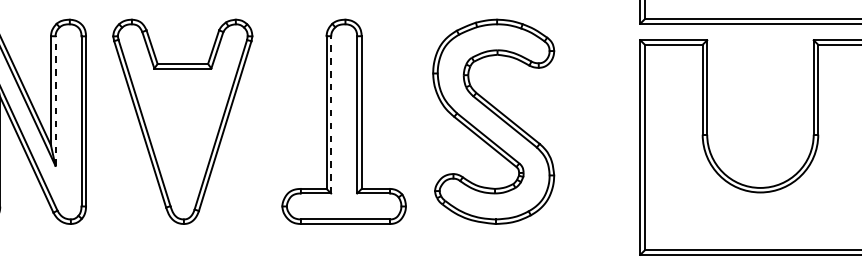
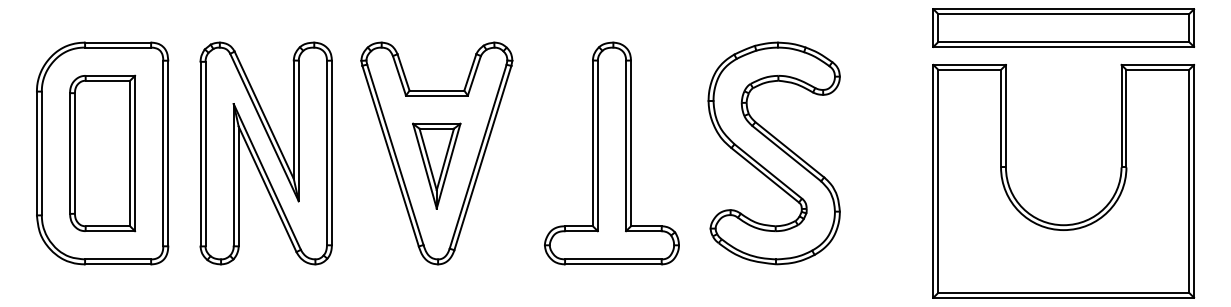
line: (55, 100) -> (298, 130), dashed -> solid
line: (330, 114) -> (597, 145), dashed -> solid
part: (182, 132) -> (436, 165), added

